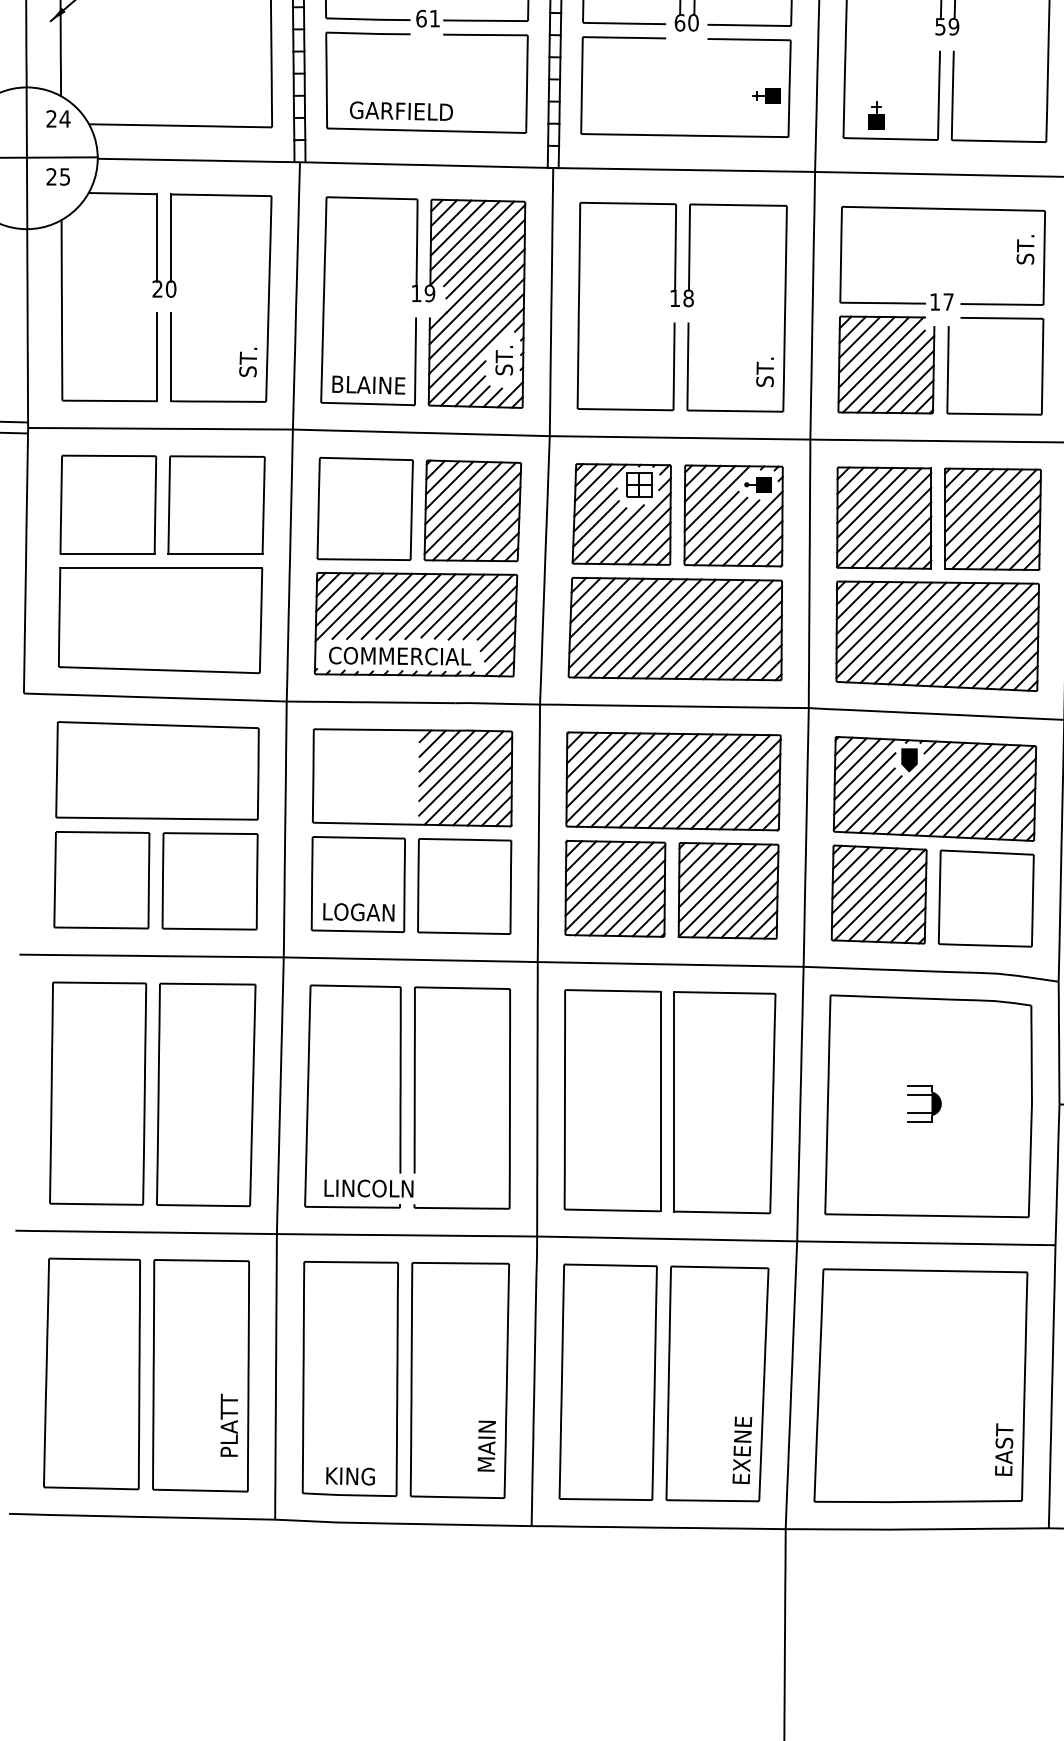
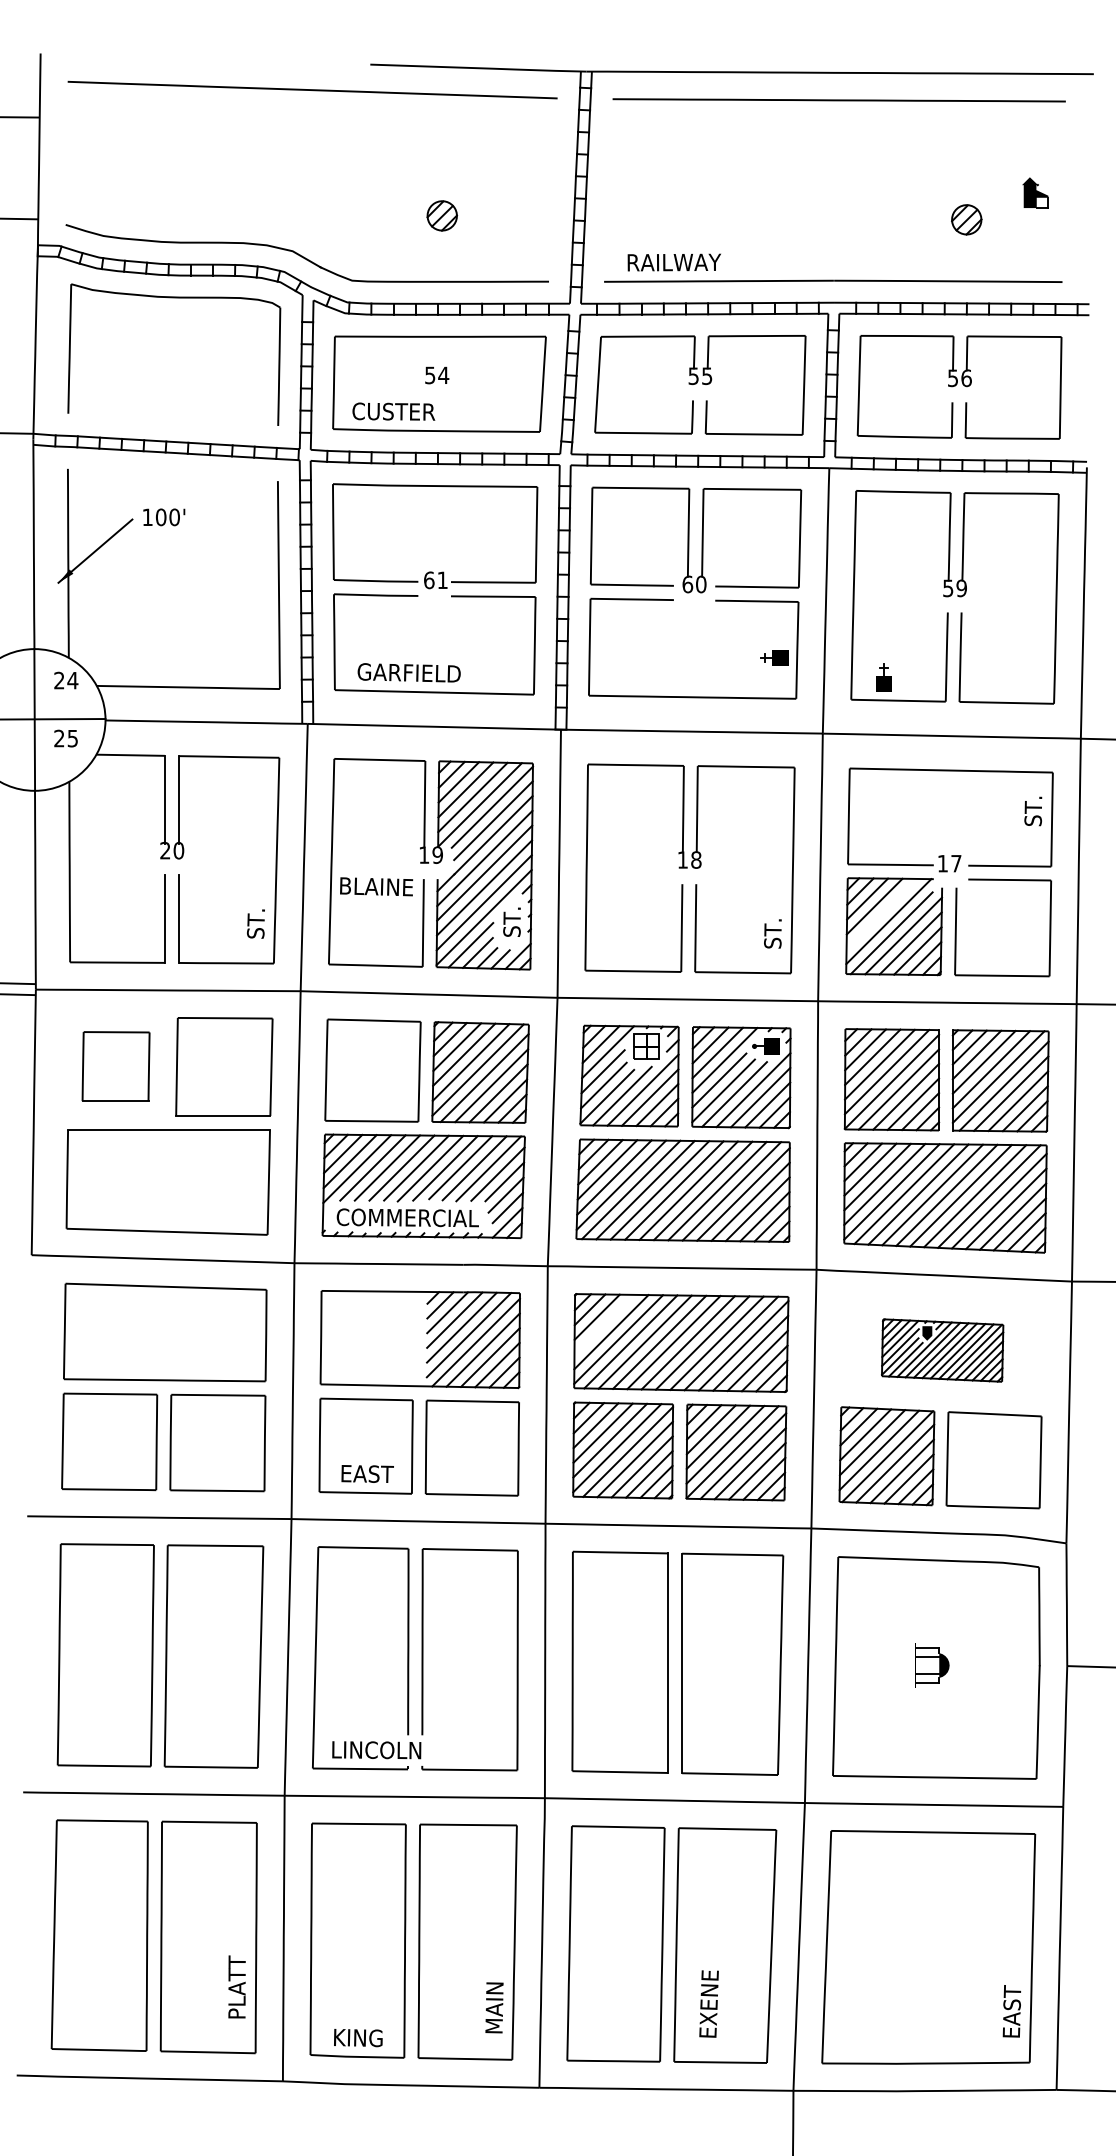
line: (873, 351) -> (881, 913), removed
text: (368, 384) -> (376, 886), moved
part: (107, 504) -> (115, 1066), size x0.7
line: (596, 762) -> (604, 1324), removed
part: (934, 788) -> (942, 1350), size x0.6
text: (358, 911) -> (366, 1473), LOGAN -> EAST
text: (741, 1449) -> (708, 2003), moved

